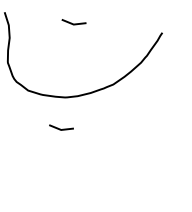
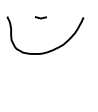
line: (60, 127) -> (40, 68), removed

